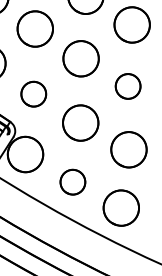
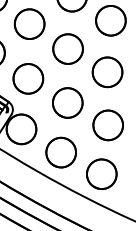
part: (127, 86) -> (106, 72), size x1.43
circle: (33, 93) -> (28, 78), size x1.43
circle: (72, 181) -> (60, 151), size x1.43

